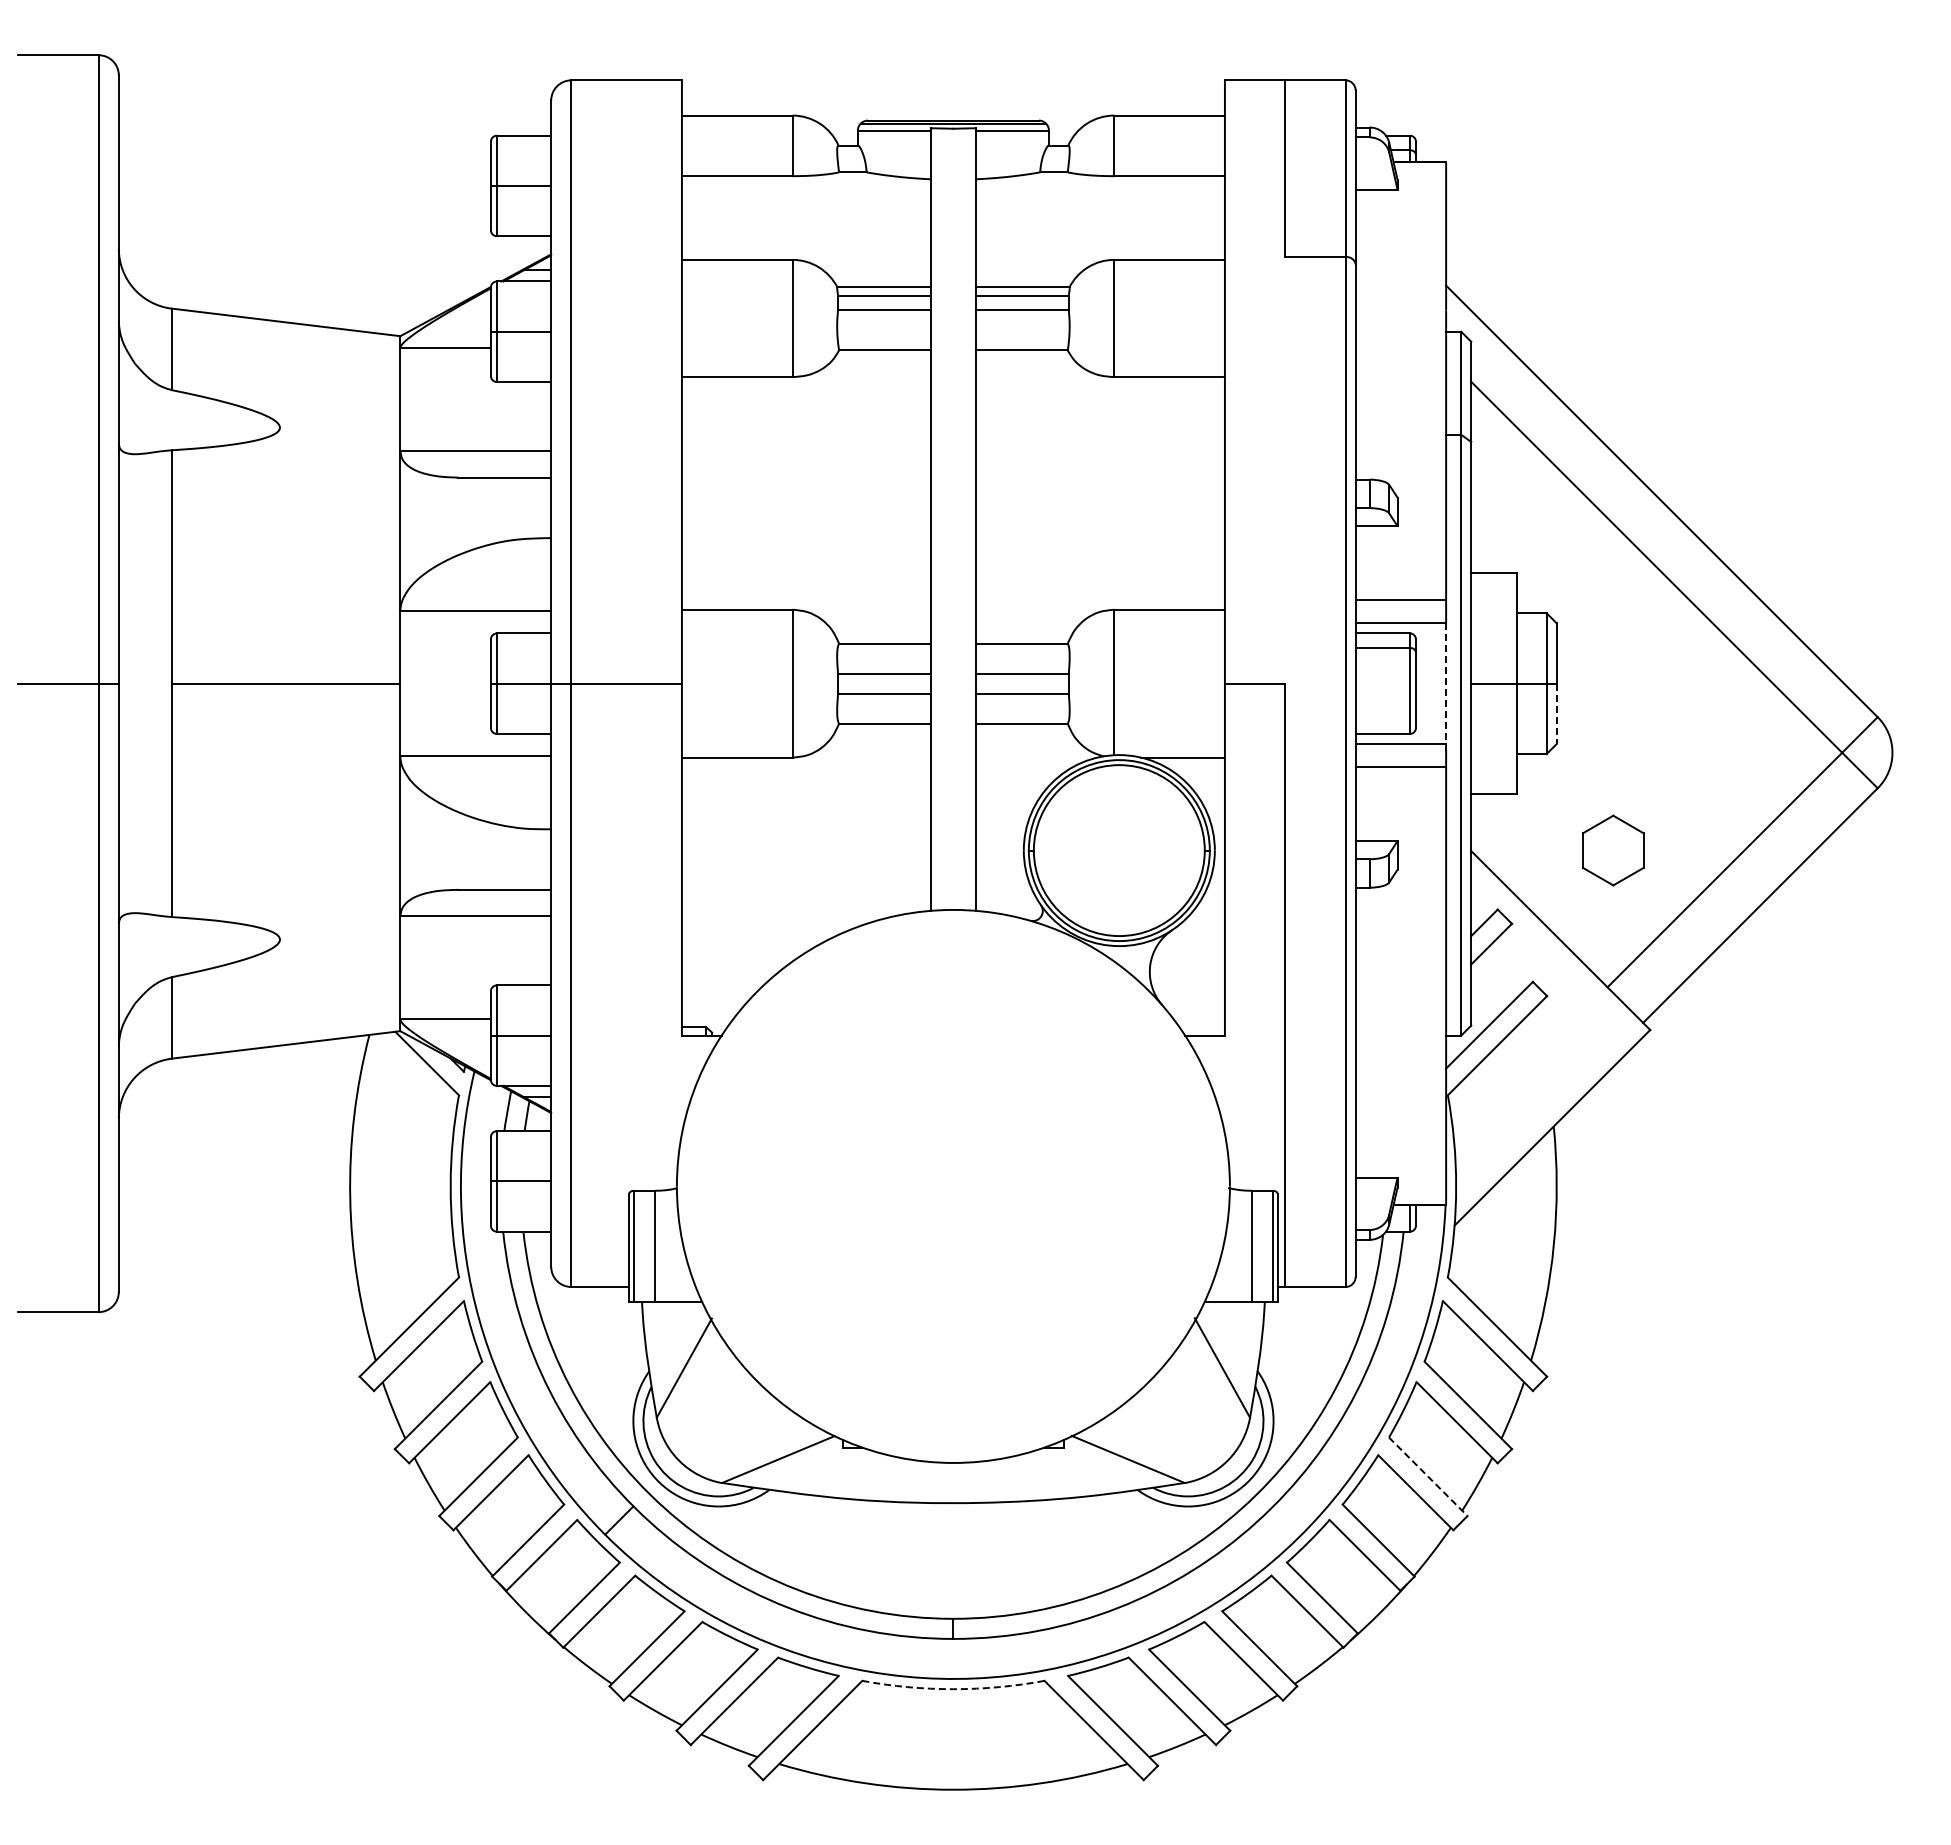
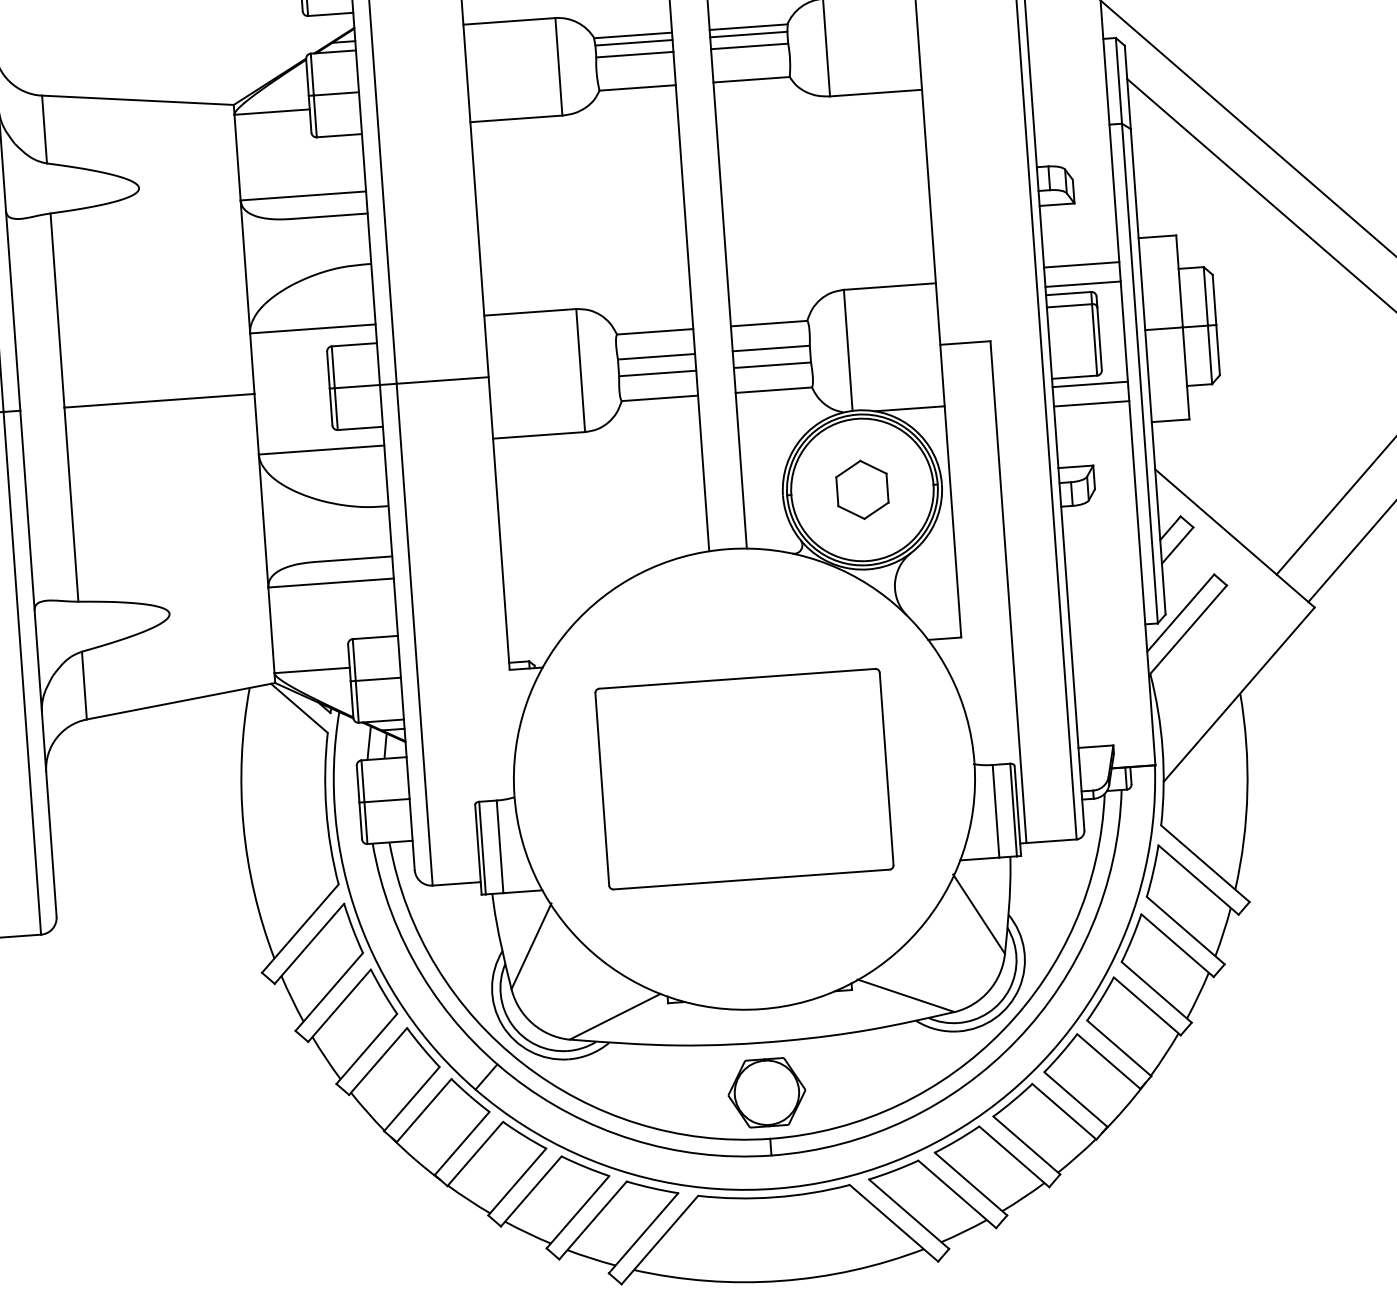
line: (1446, 684) -> (1124, 332), dashed -> solid
line: (1556, 714) -> (1217, 350), dashed -> solid
part: (1613, 850) -> (862, 489), moved
part: (953, 1186) -> (744, 779), added
line: (1428, 1476) -> (1156, 992), dashed -> solid
part: (953, 1563) -> (767, 1092), added
arc: (953, 1689) -> (774, 1197), dashed -> solid

